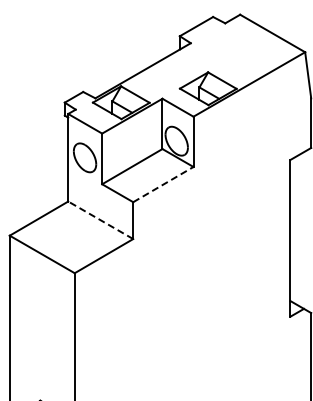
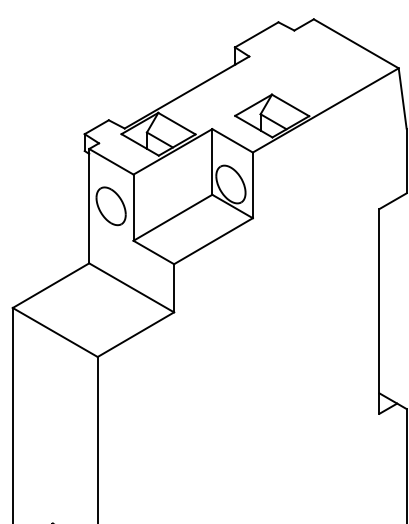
line: (163, 184) -> (213, 241), dashed -> solid
line: (100, 220) -> (131, 288), dashed -> solid

